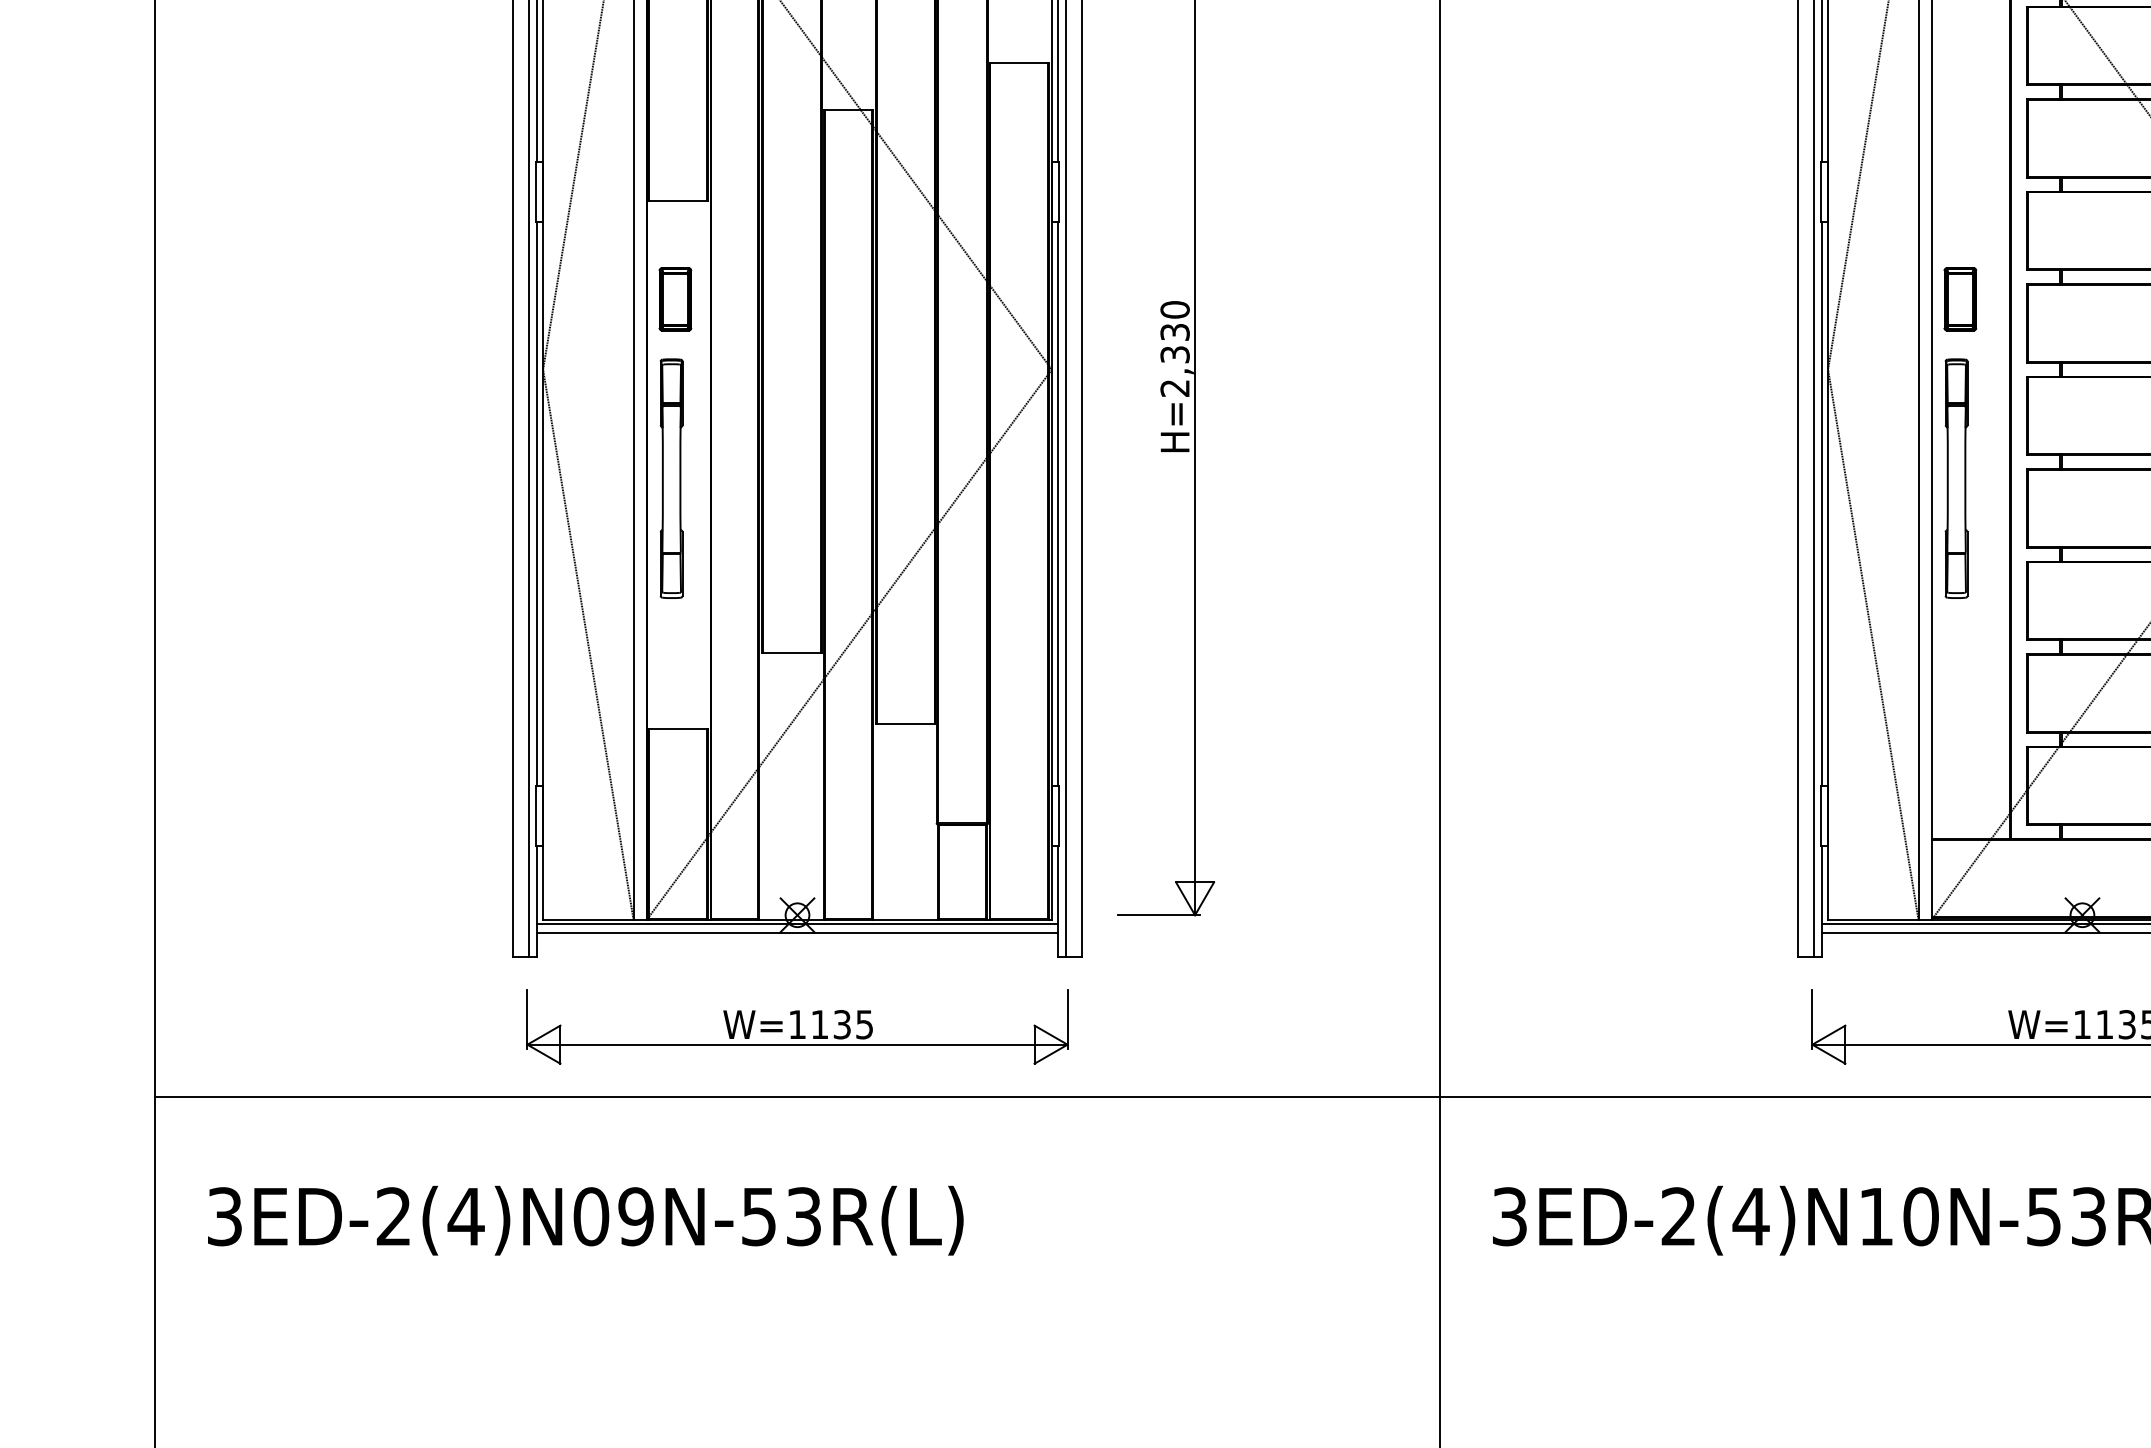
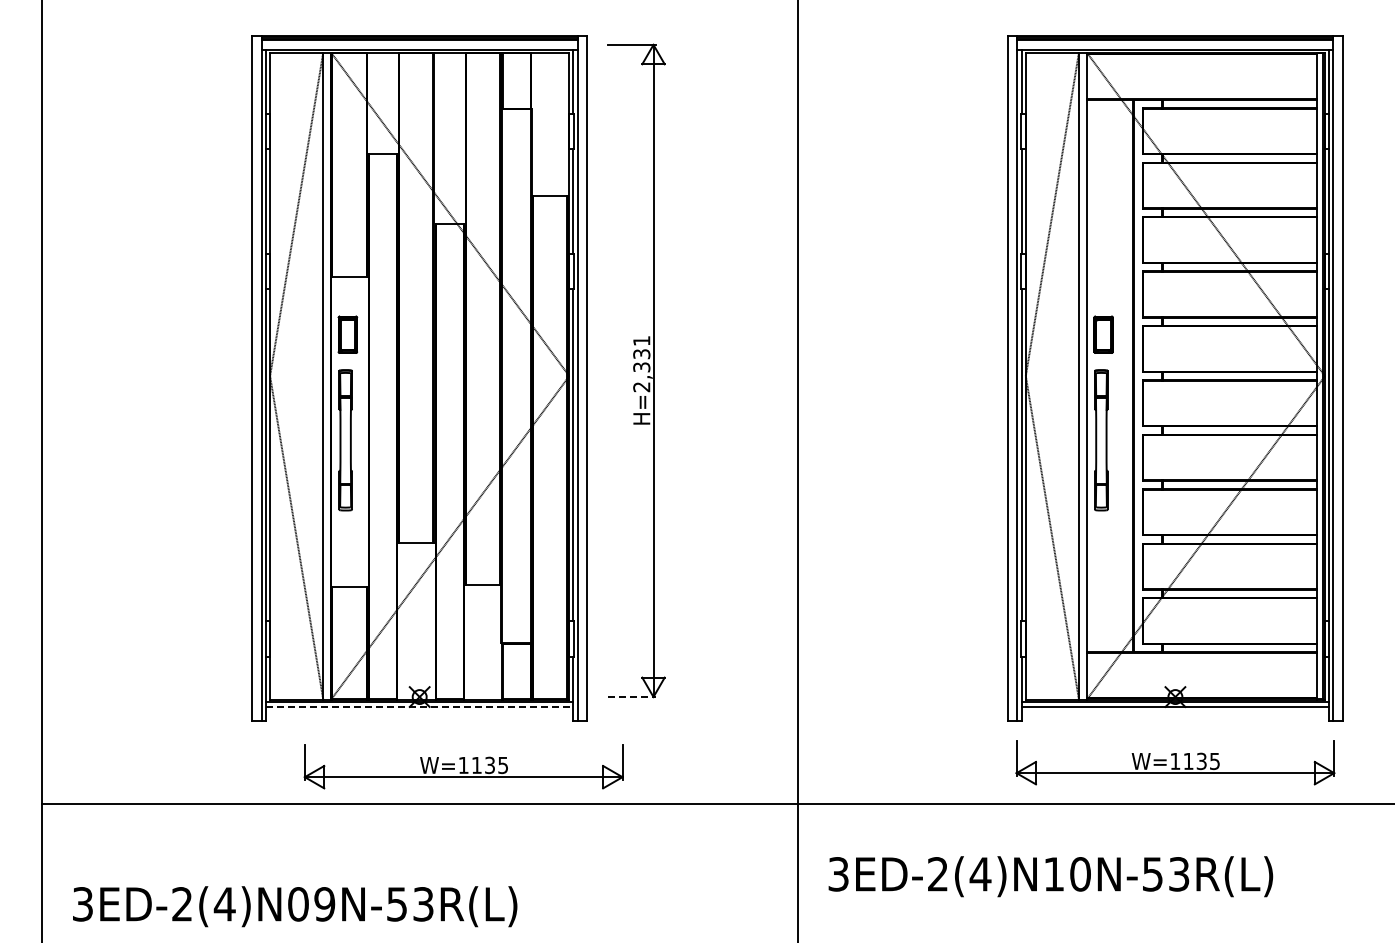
text: (1174, 309) -> (641, 340), H=2,330 -> H=2,331
line: (1159, 916) -> (632, 697), solid -> dashed
line: (798, 933) -> (420, 707), solid -> dashed
part: (797, 1026) -> (463, 766), moved
text: (586, 1220) -> (295, 906), moved

